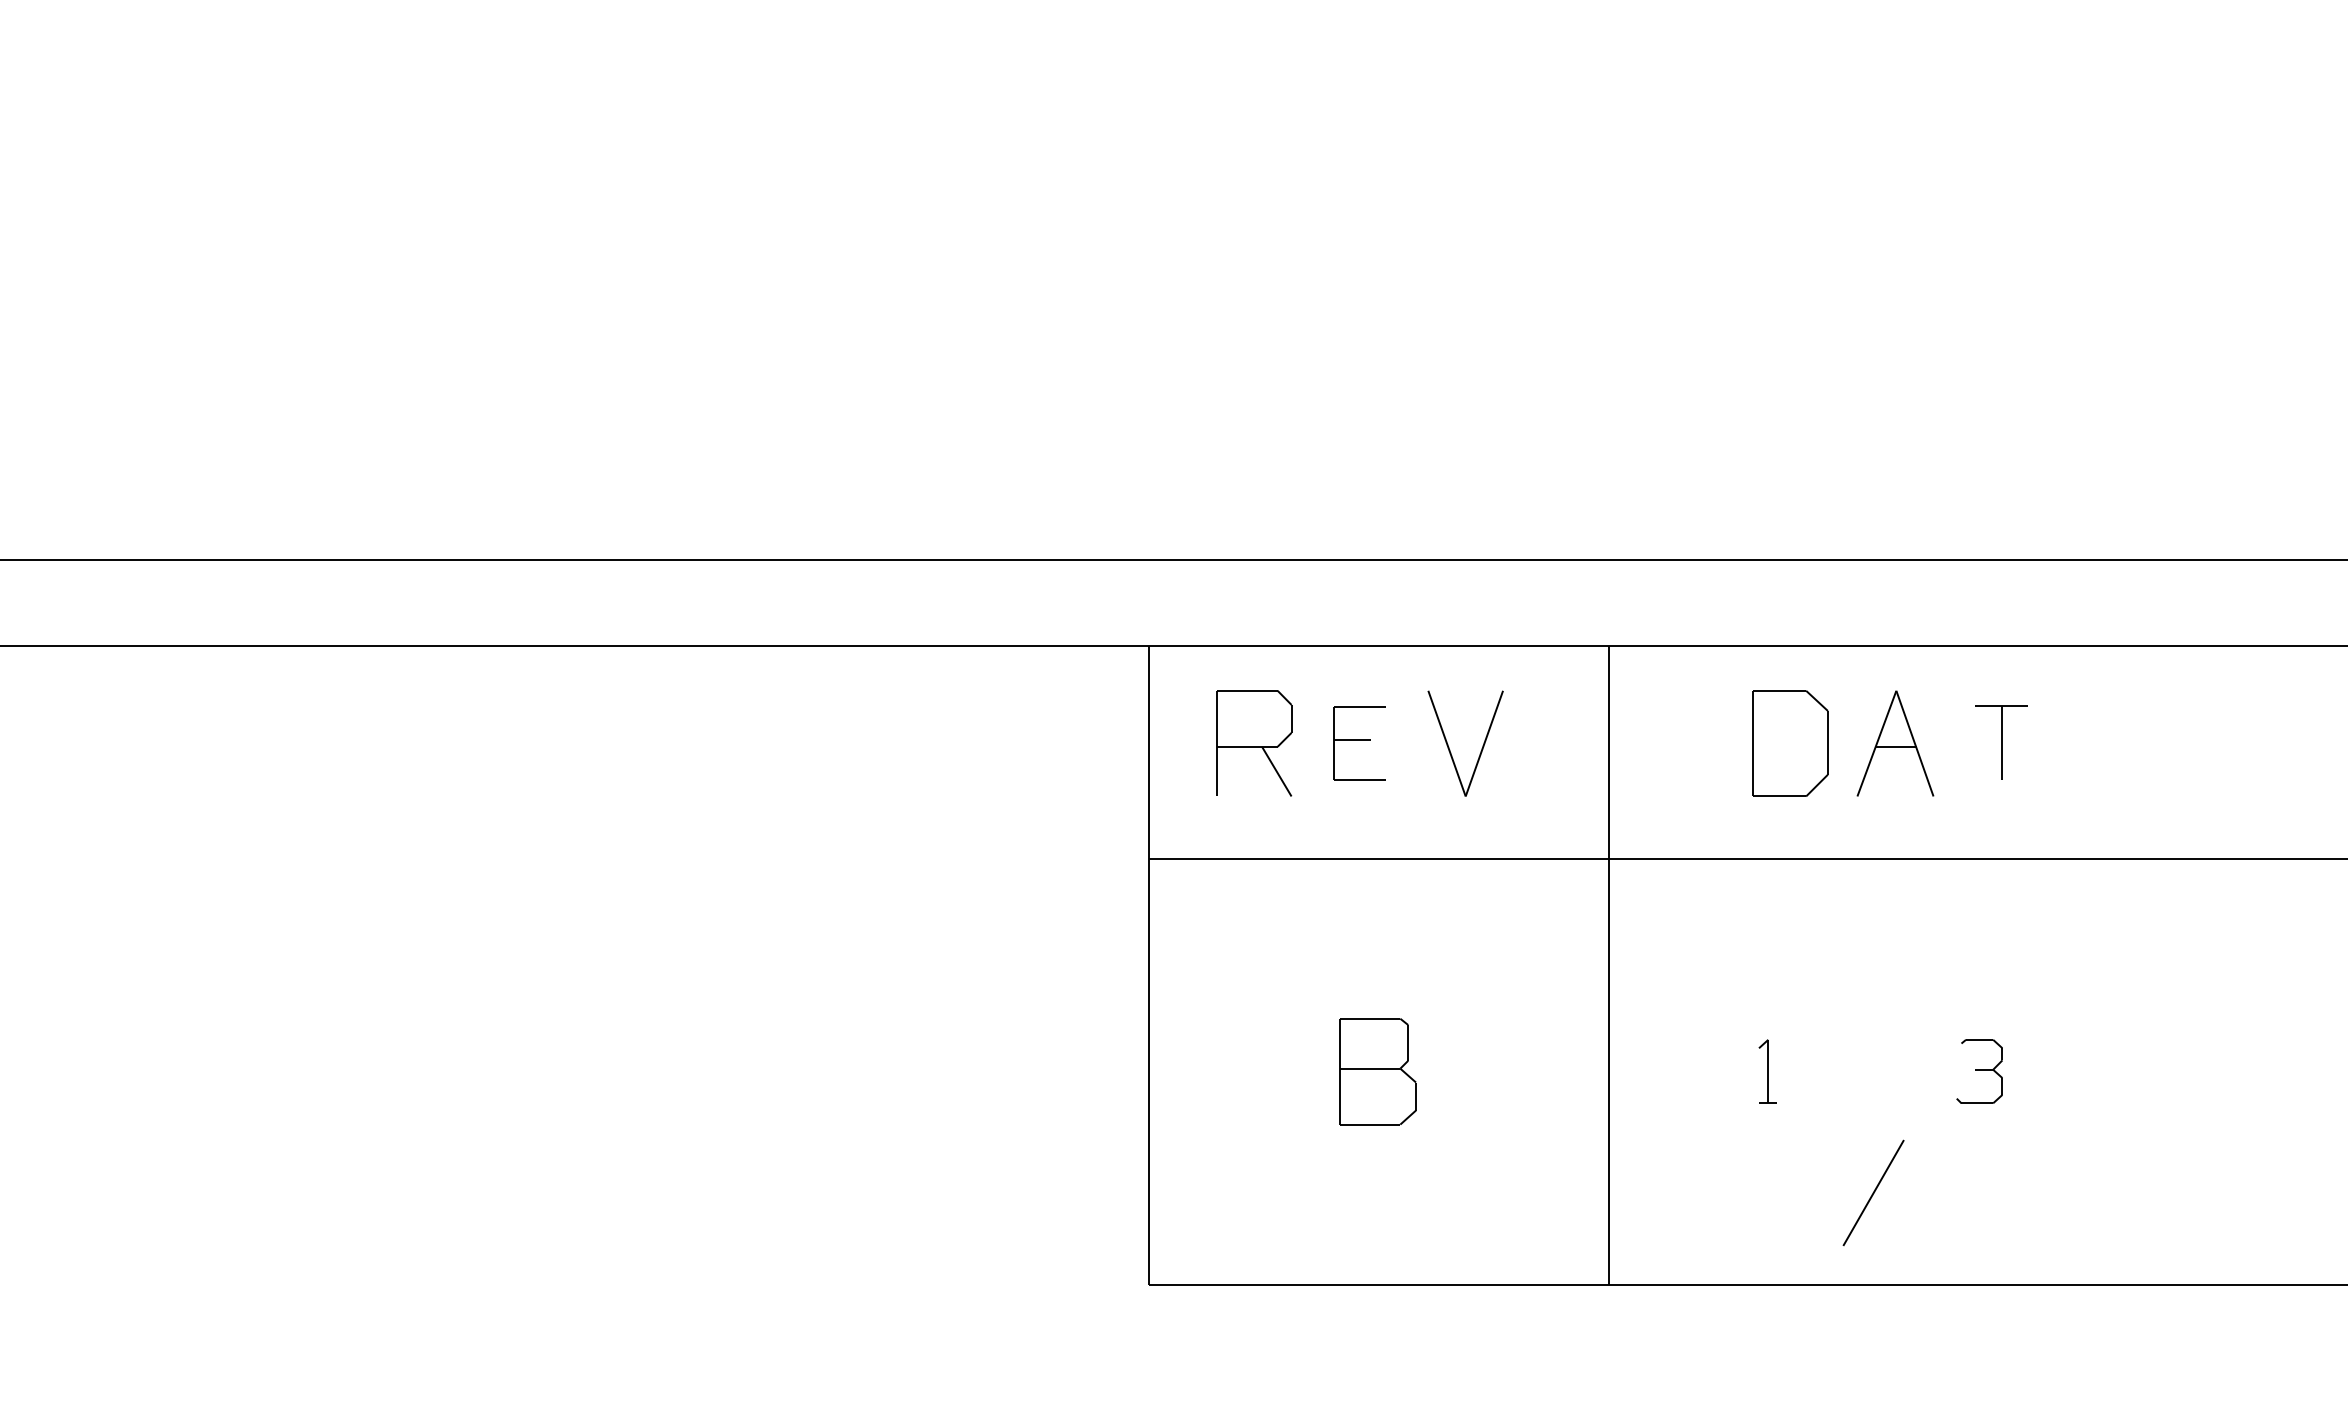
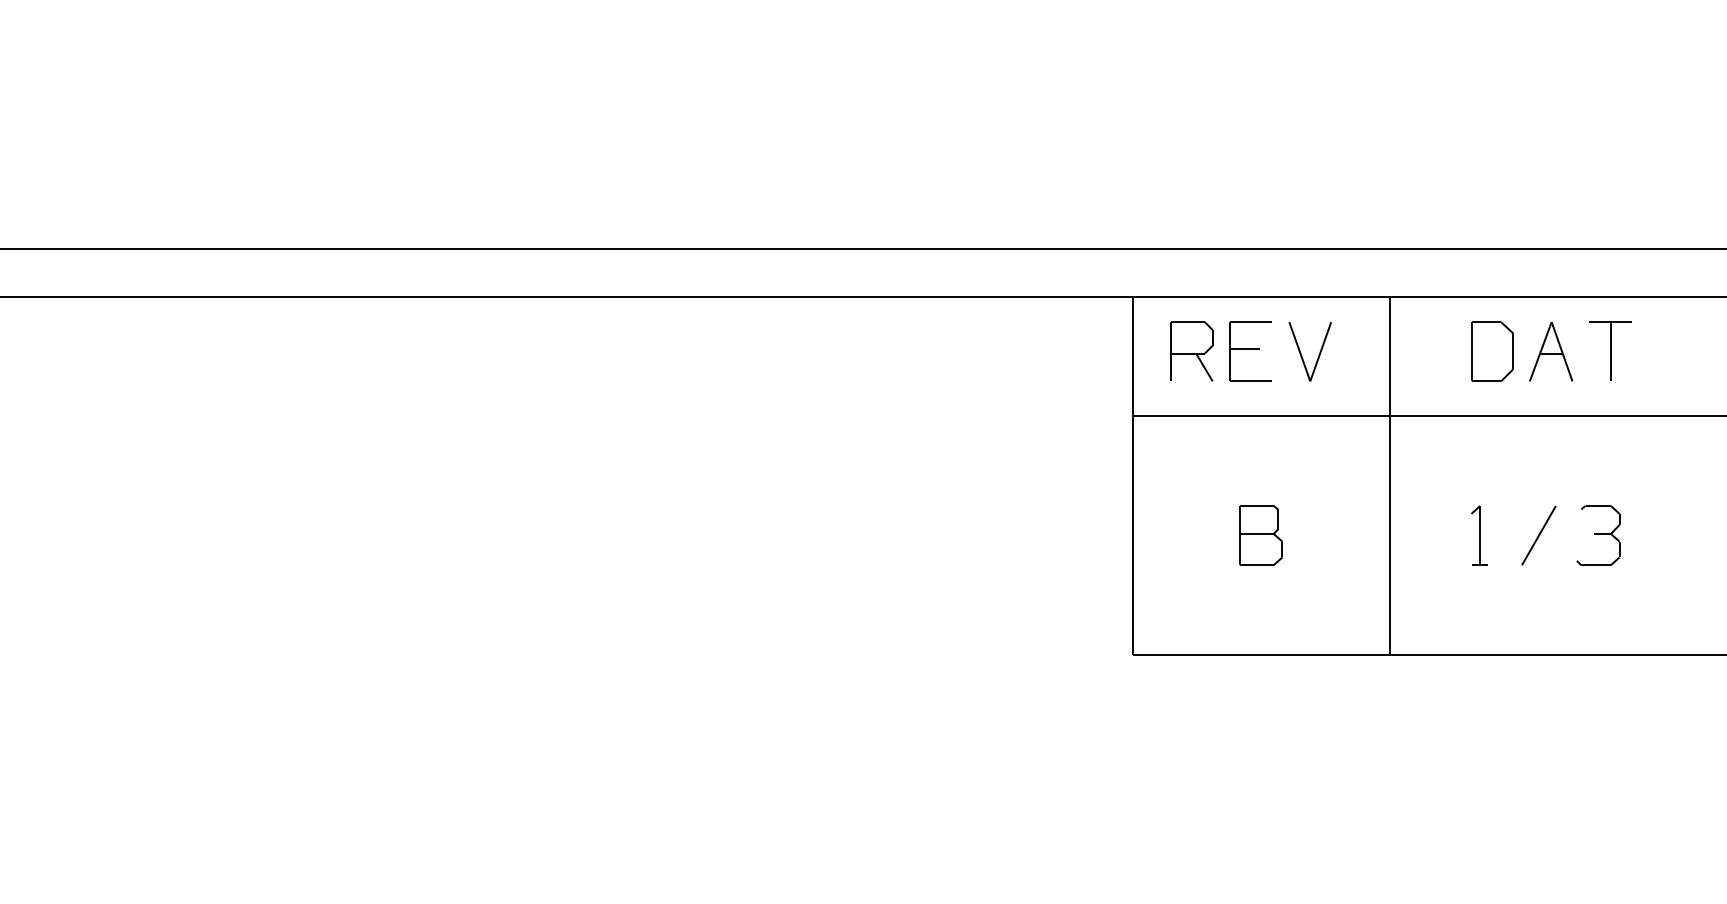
part: (2001, 741) -> (1610, 350), size x1.43
part: (1359, 743) -> (1250, 351), size x1.43
part: (1767, 1071) -> (1479, 535), size x1.67
part: (1979, 1071) -> (1598, 535), size x1.67
line: (1872, 1192) -> (1538, 535), moved

